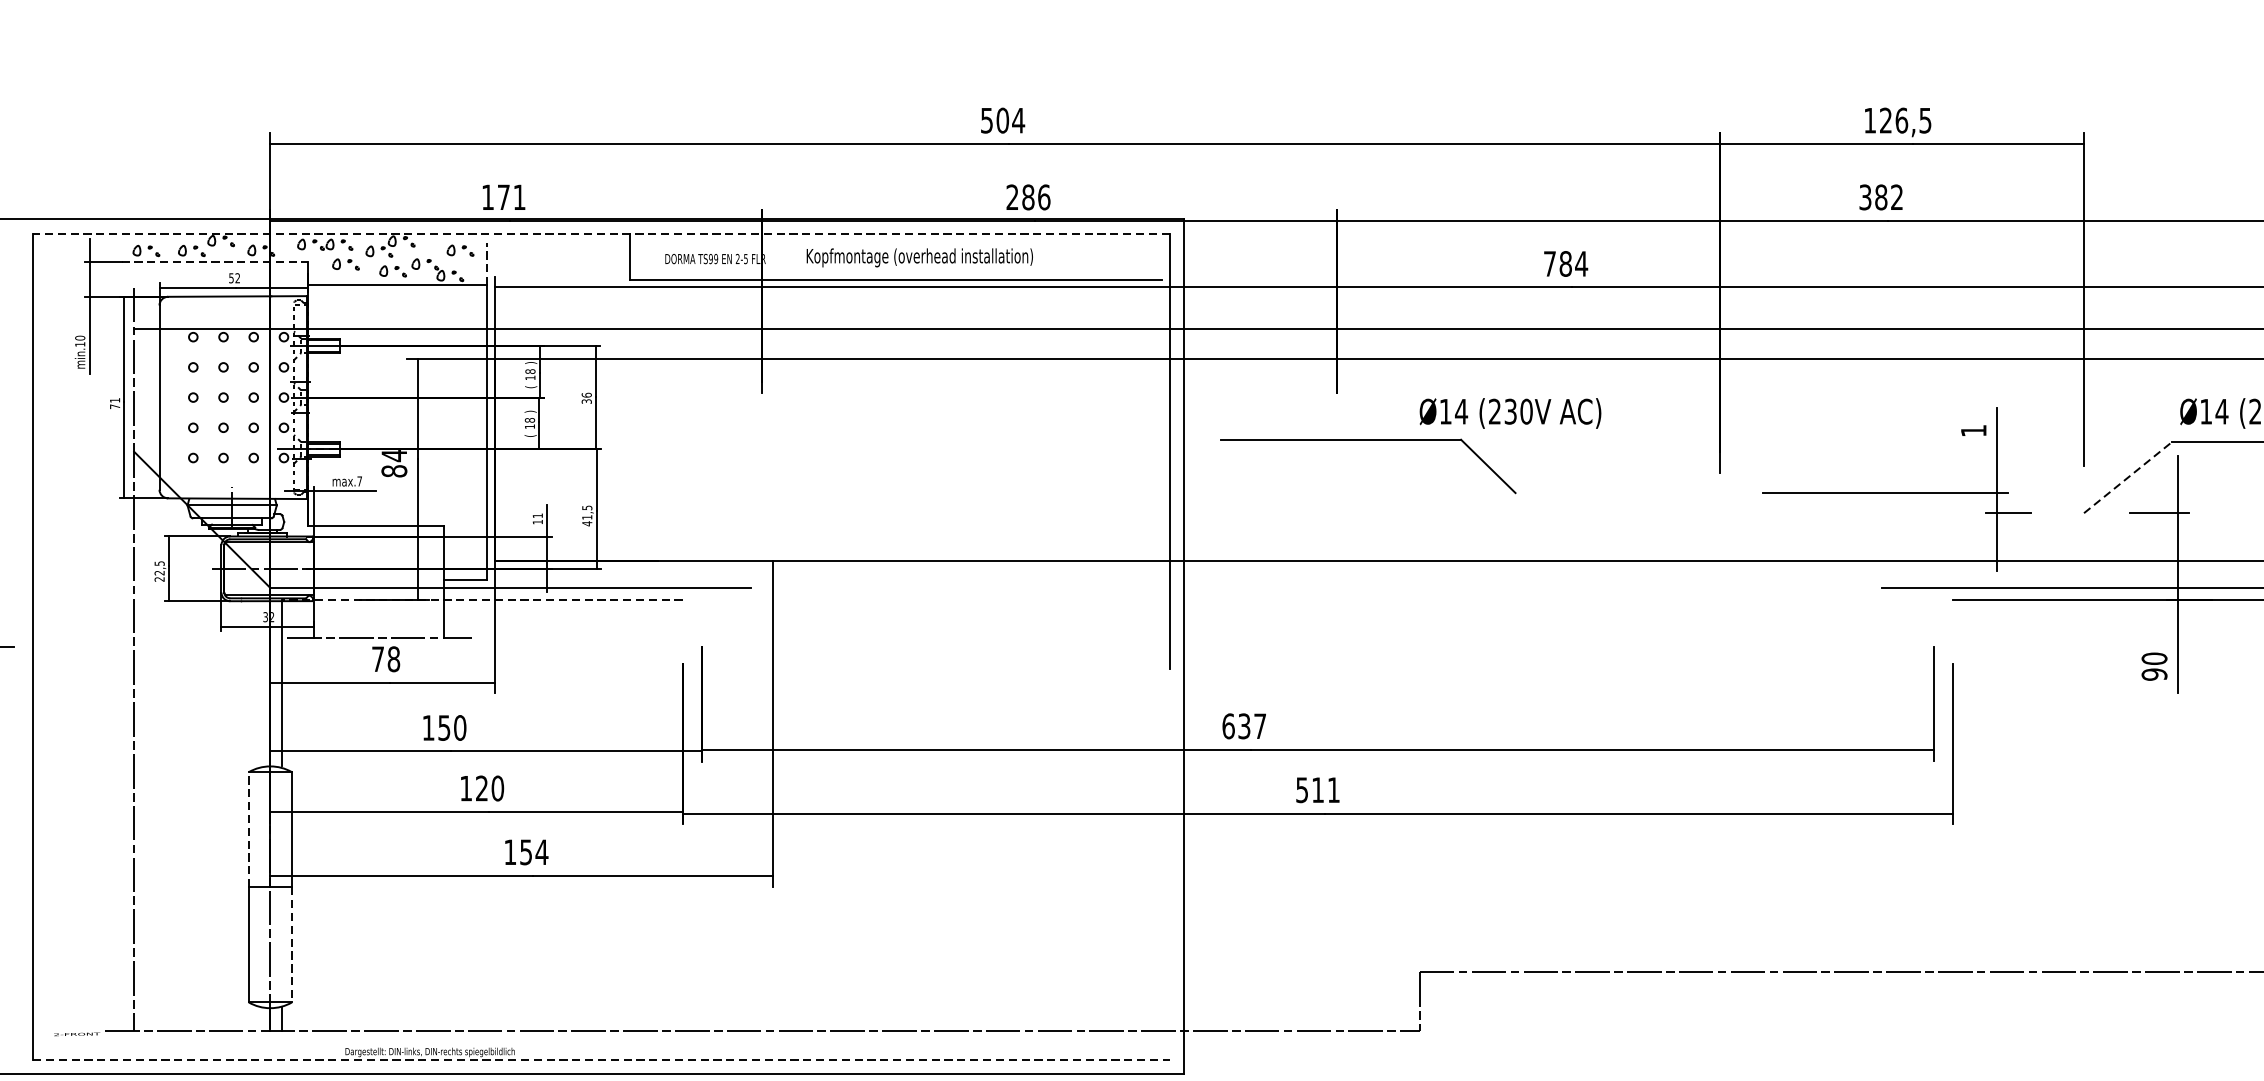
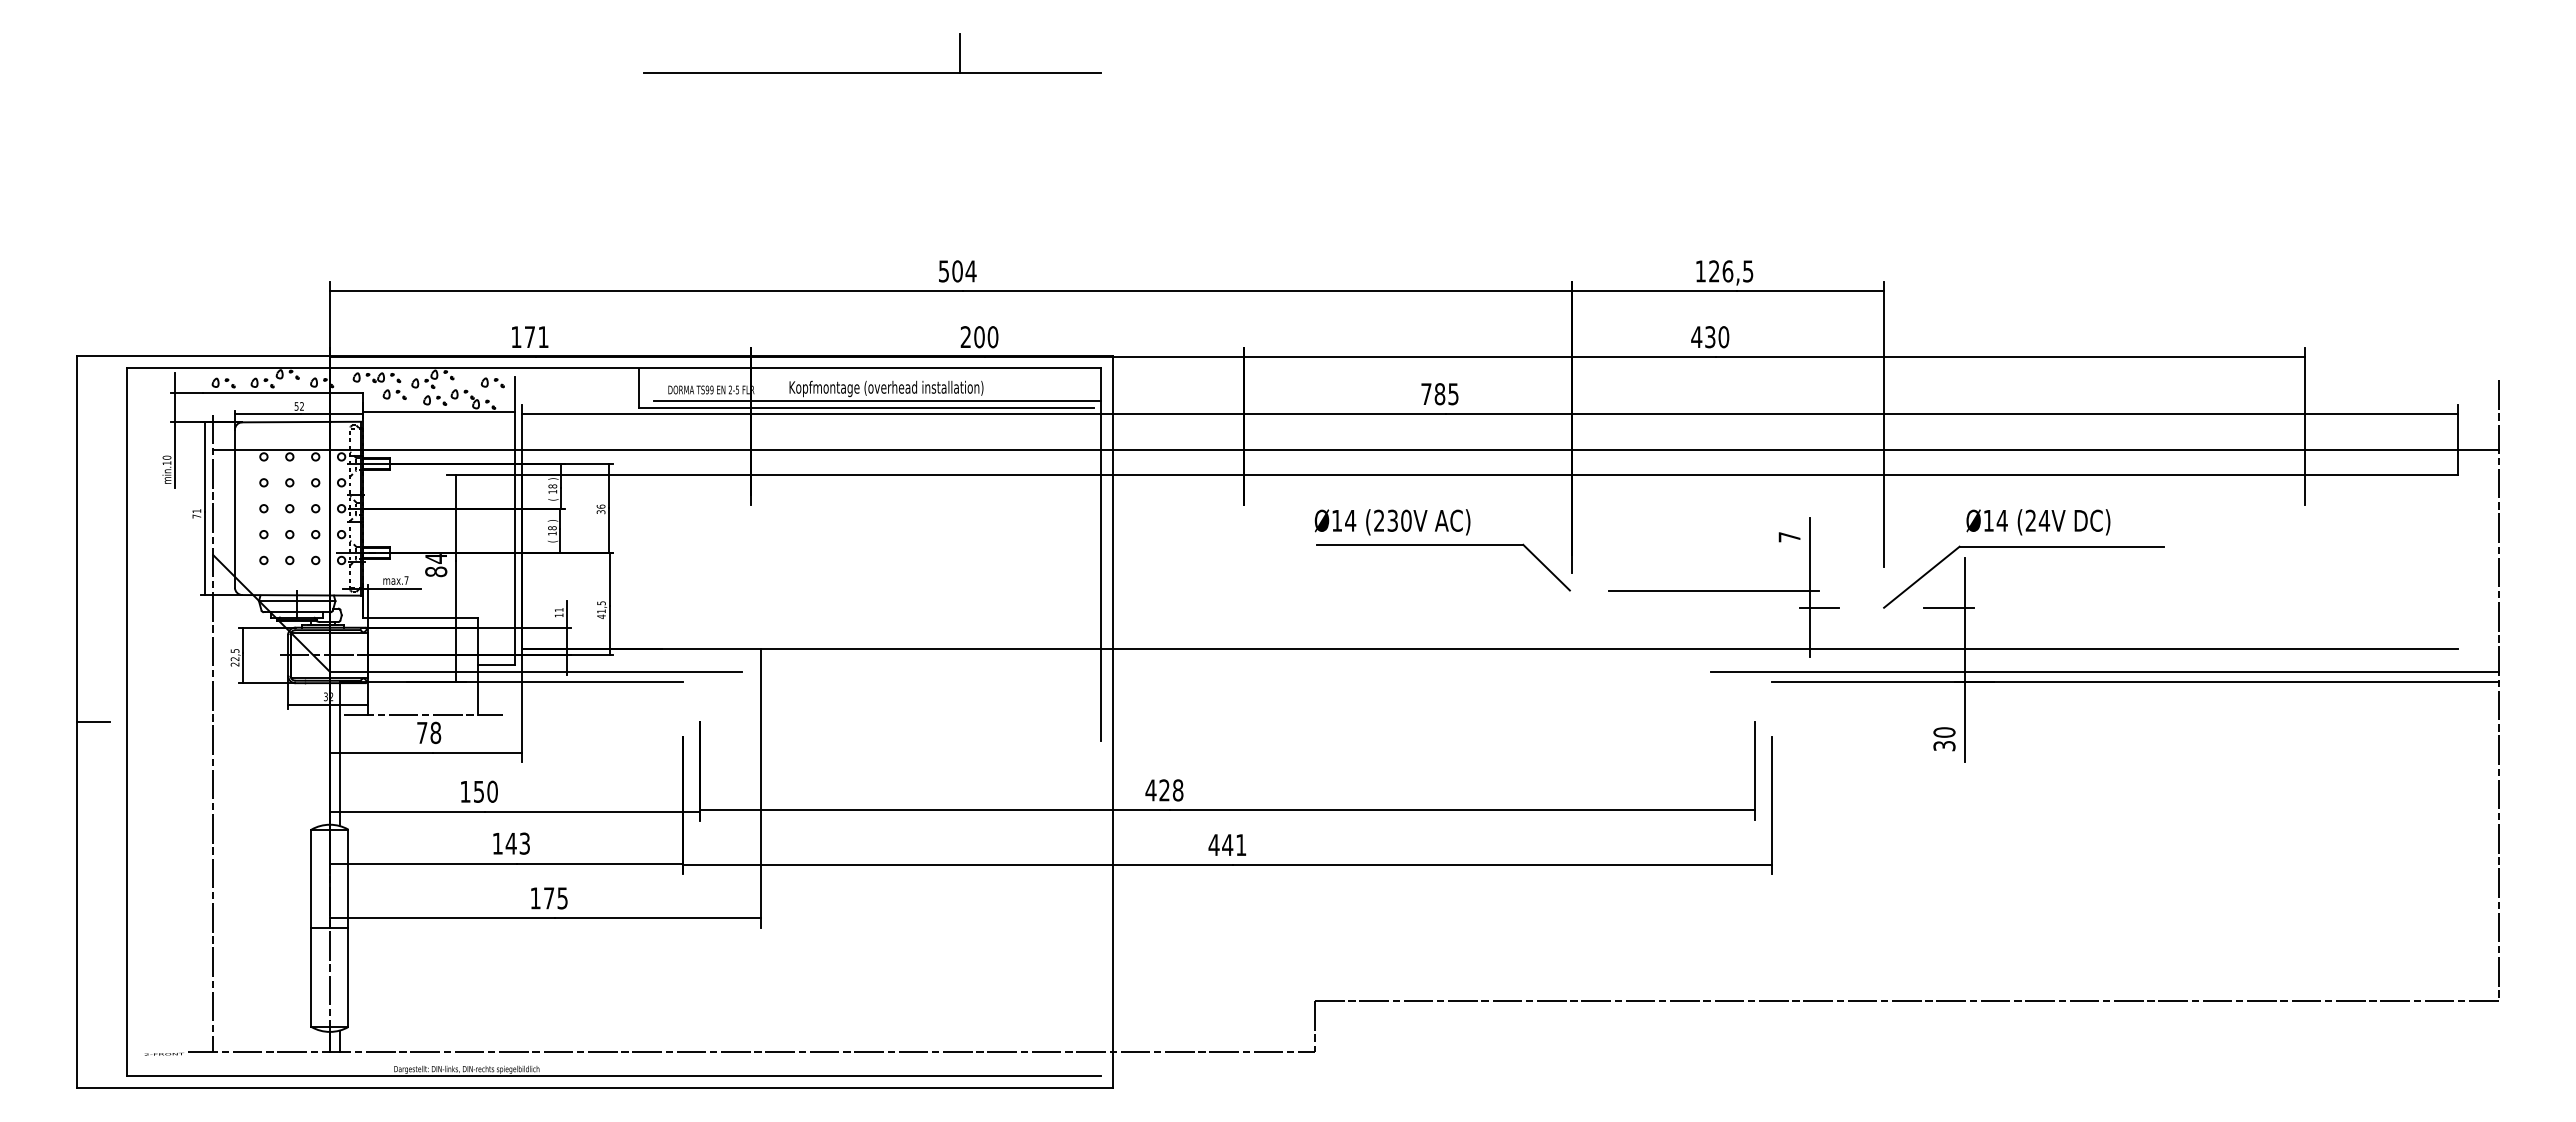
text: (1036, 197) -> (986, 337), 286 -> 200
text: (1881, 197) -> (1710, 337), 382 -> 430
line: (601, 233) -> (613, 368), dashed -> solid
line: (216, 261) -> (283, 392), dashed -> solid
line: (486, 264) -> (515, 394), dashed -> solid
text: (1581, 264) -> (1453, 394), 784 -> 785
line: (908, 271) -> (876, 400), added
text: (1973, 431) -> (1789, 537), 1 -> 7
part: (1367, 440) -> (1443, 545), moved
line: (2127, 477) -> (1921, 577), dashed -> solid
line: (482, 599) -> (511, 681), dashed -> solid
text: (2154, 673) -> (1944, 745), 90 -> 30
text: (1244, 726) -> (1164, 790), 637 -> 428
text: (489, 788) -> (517, 843), 120 -> 143
text: (1309, 790) -> (1220, 845), 511 -> 441
line: (248, 829) -> (311, 878), dashed -> solid
text: (534, 852) -> (556, 898), 154 -> 175
line: (292, 945) -> (348, 978), dashed -> solid
line: (602, 1060) -> (614, 1076), dashed -> solid

